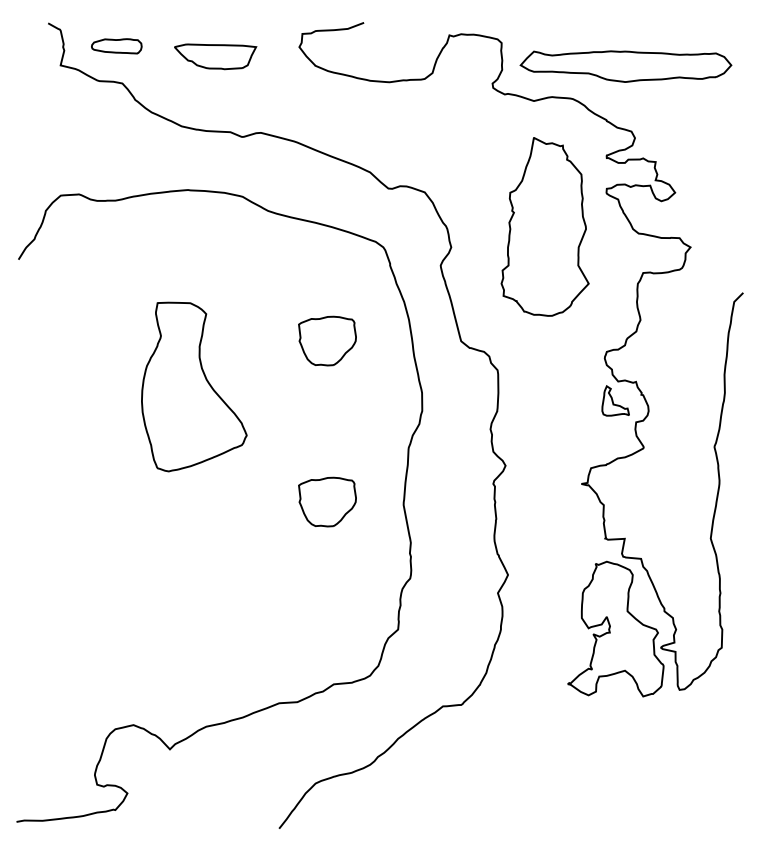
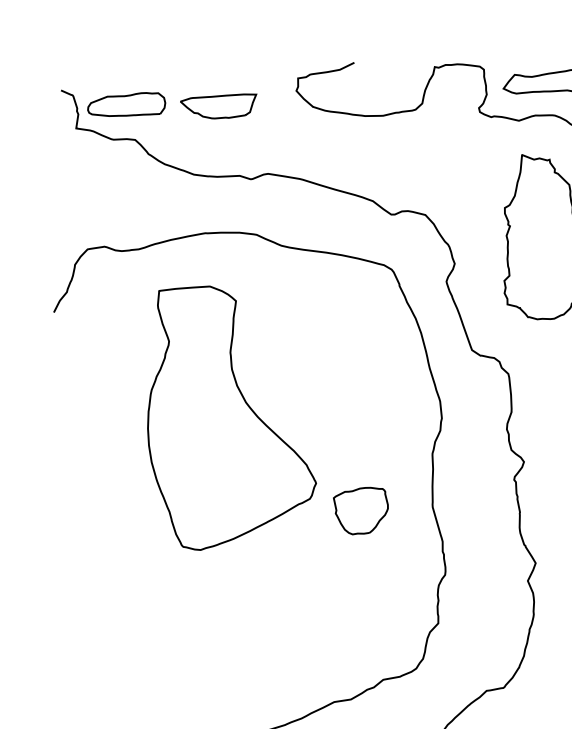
part: (116, 46) -> (126, 106), size x1.67
part: (327, 340) -> (347, 360), removed
part: (194, 386) -> (228, 415), size x1.67

